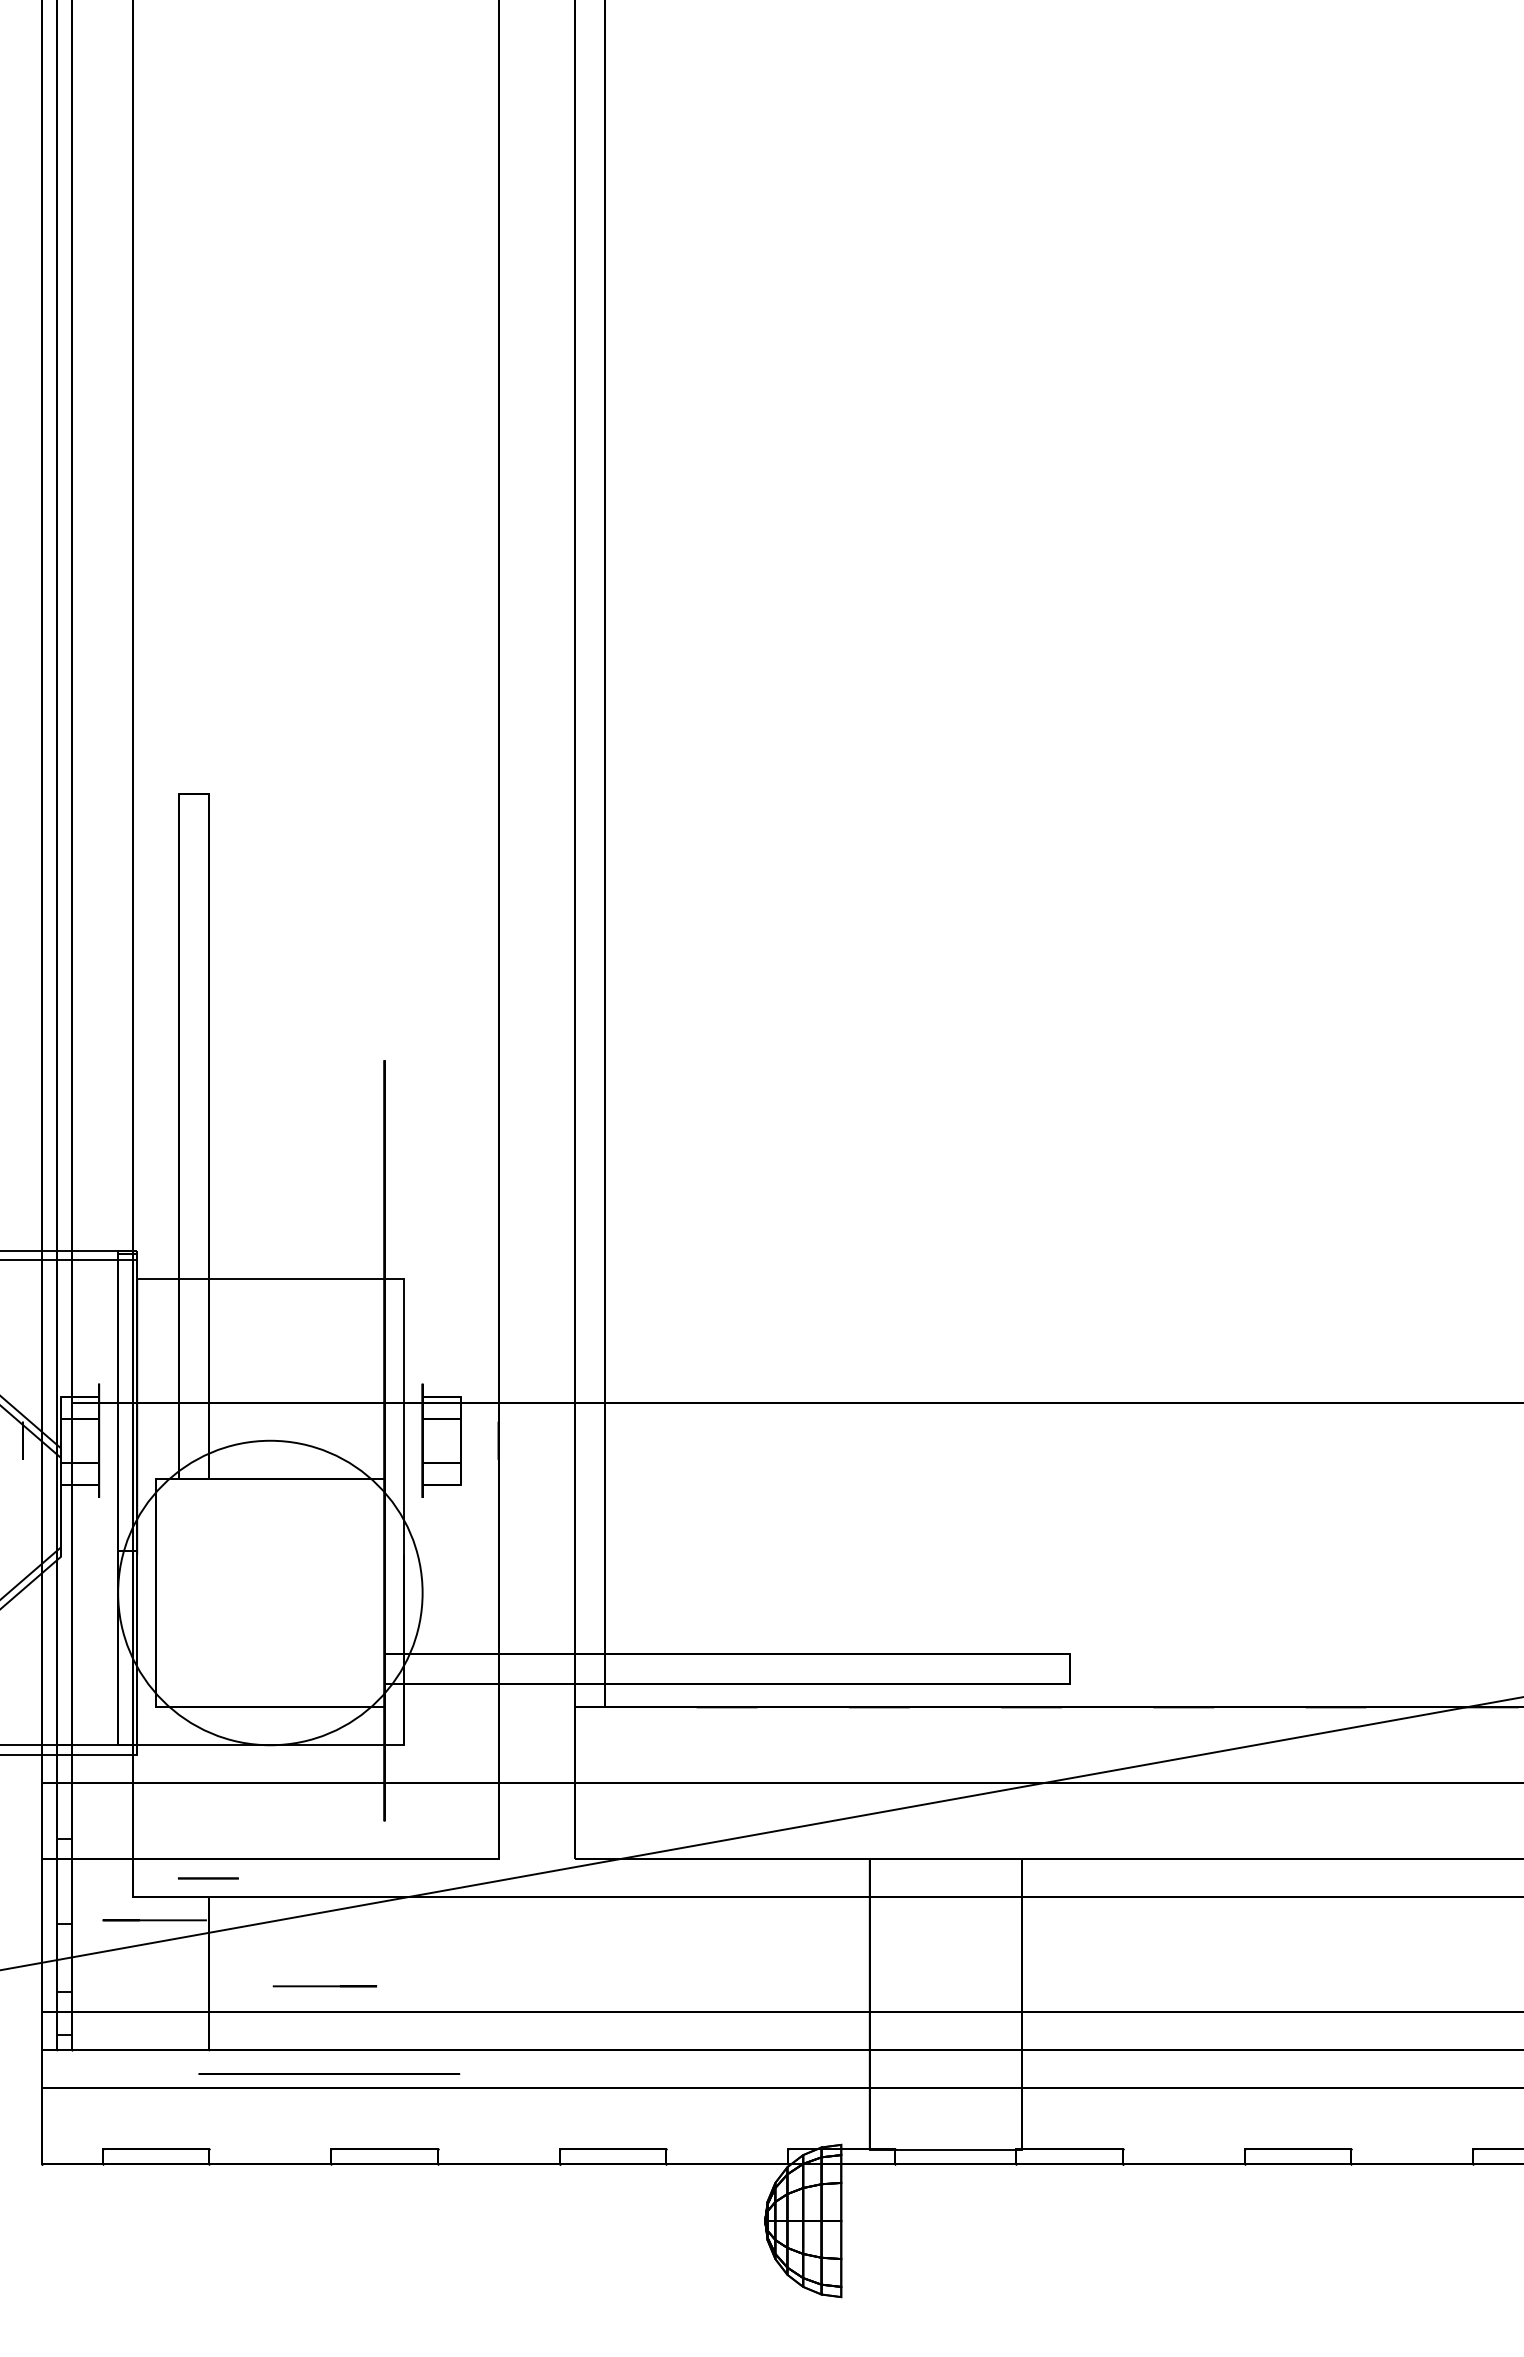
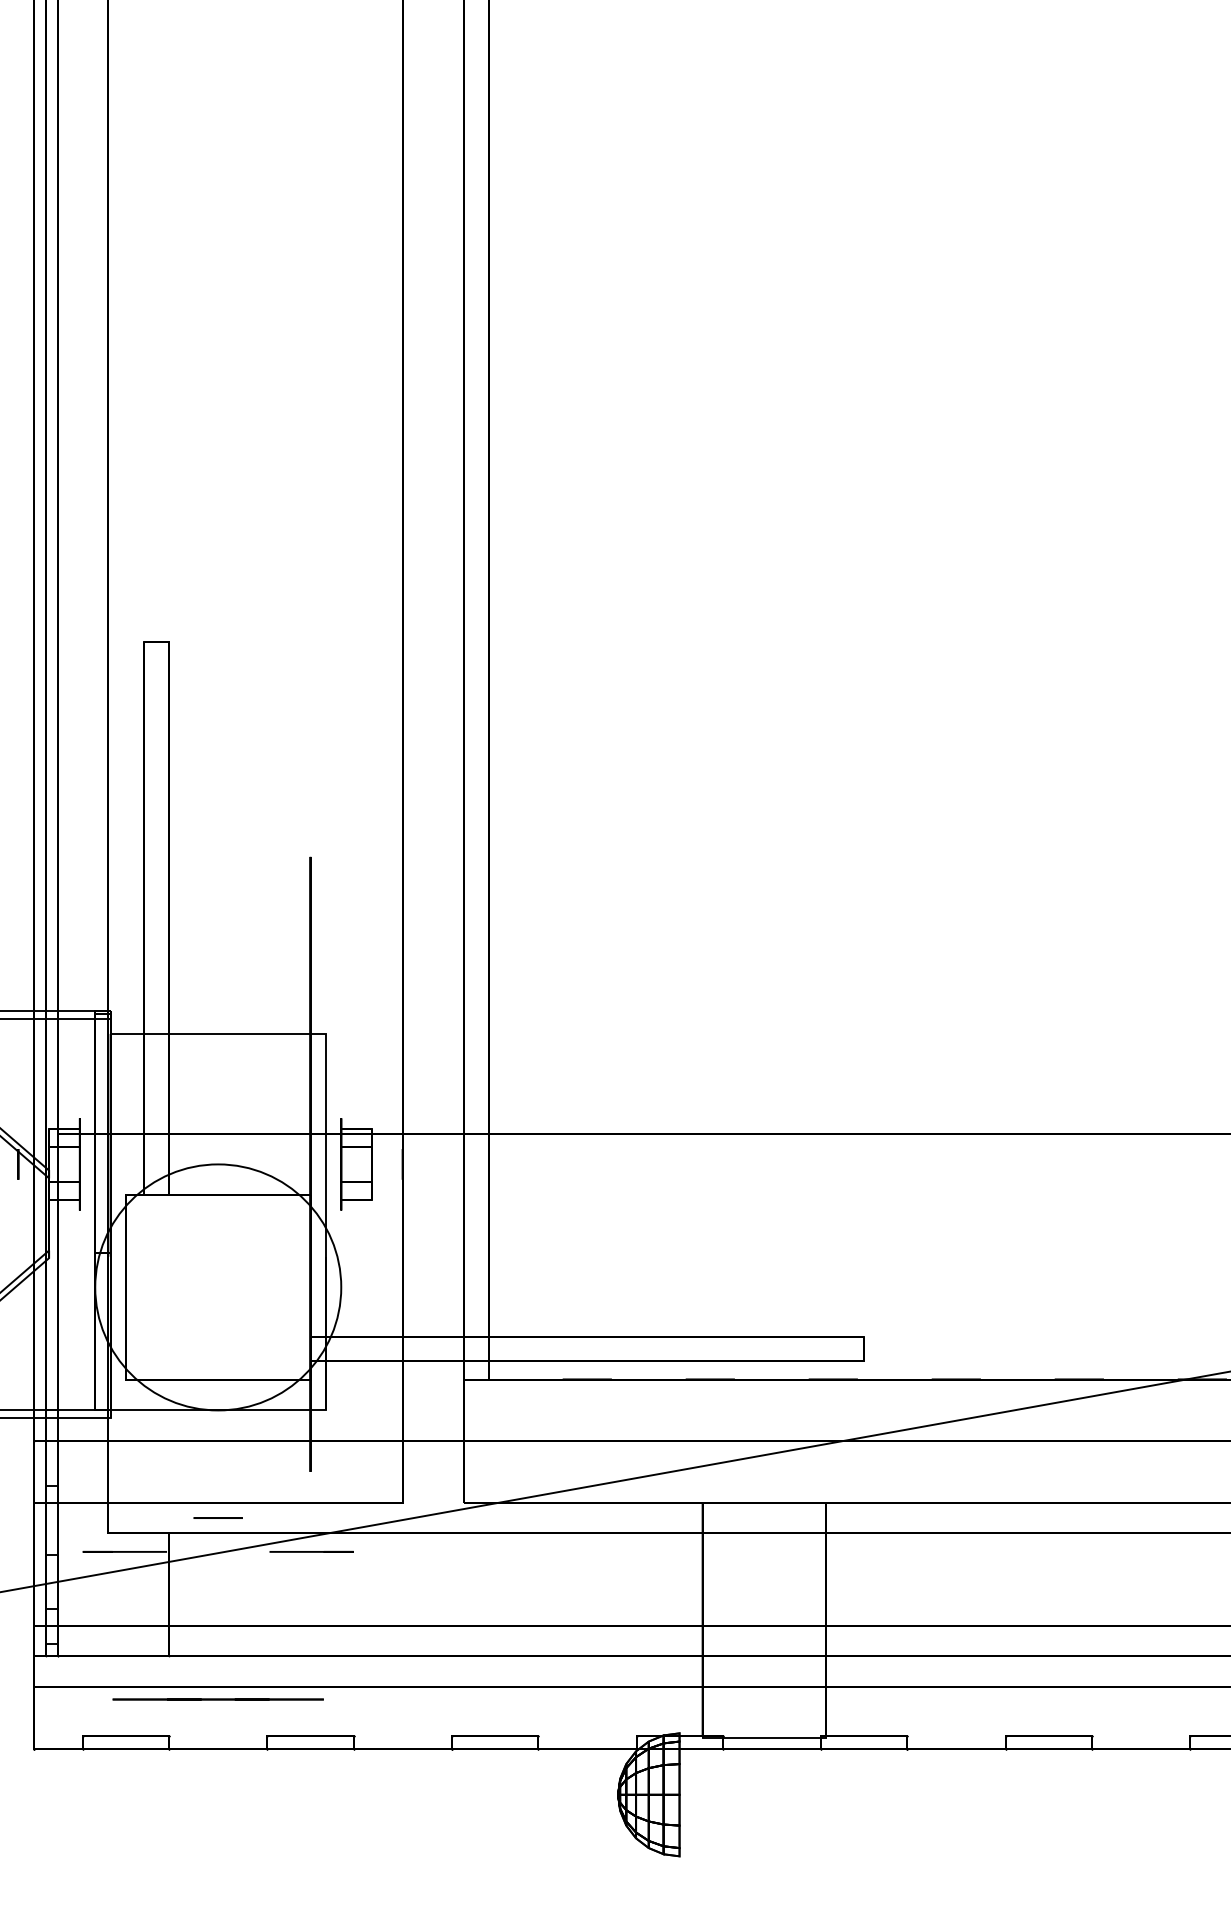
line: (207, 1878) -> (217, 1518), moved
line: (324, 1986) -> (311, 1552), moved
line: (329, 2073) -> (218, 1699), moved

